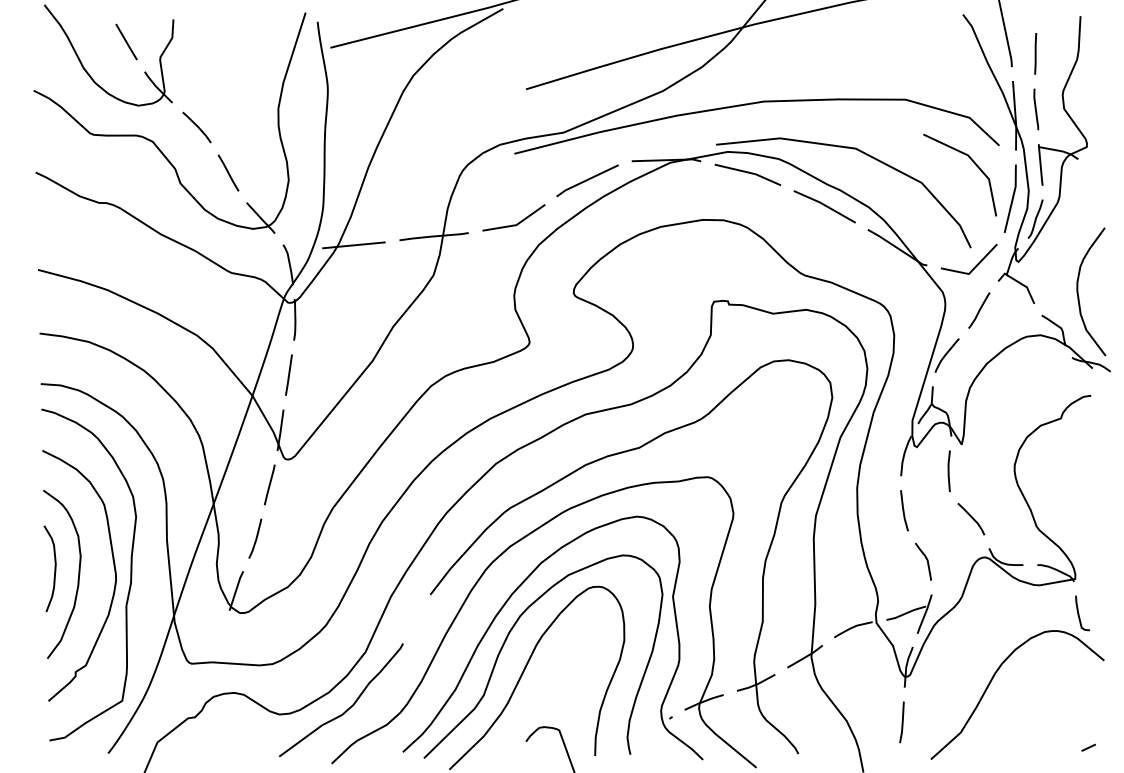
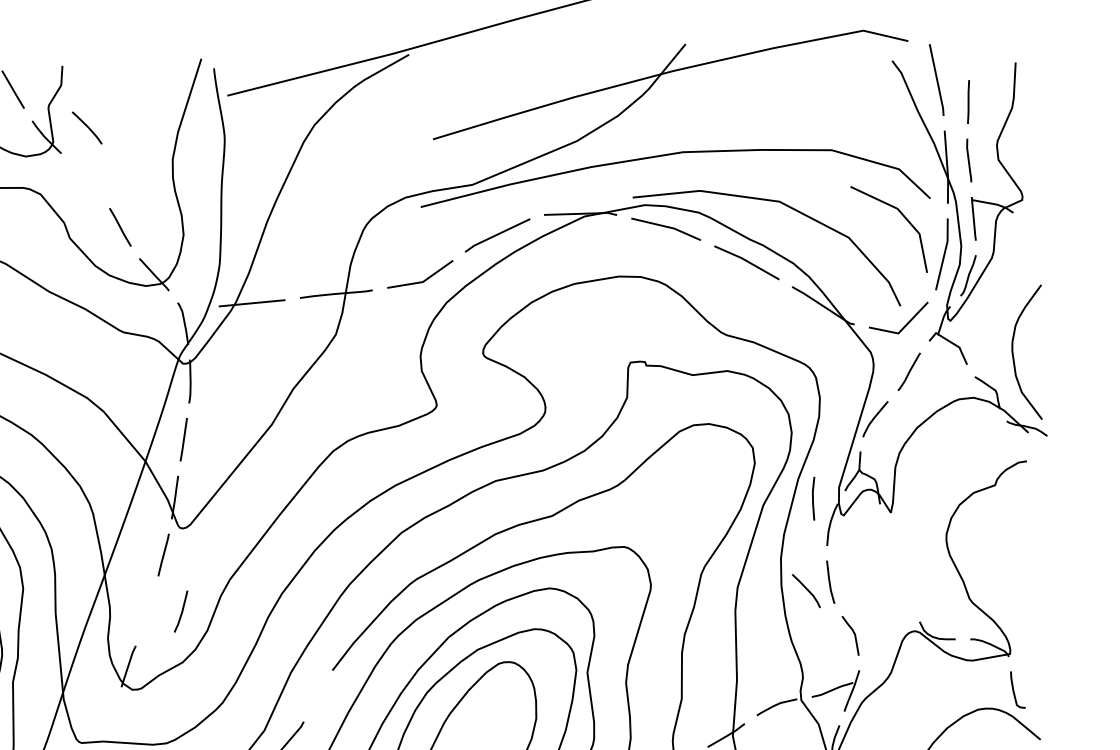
line: (196, 126) -> (86, 126), moved
line: (948, 471) -> (812, 498), moved
line: (971, 518) -> (806, 590), moved
line: (255, 538) -> (181, 611), moved

